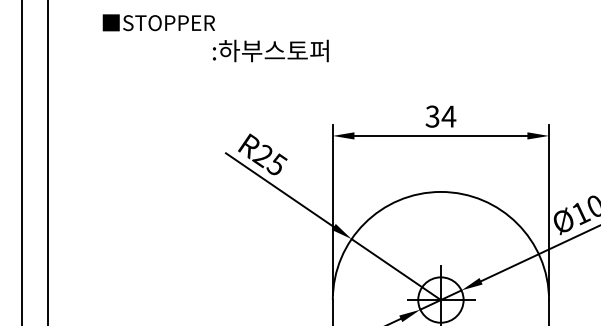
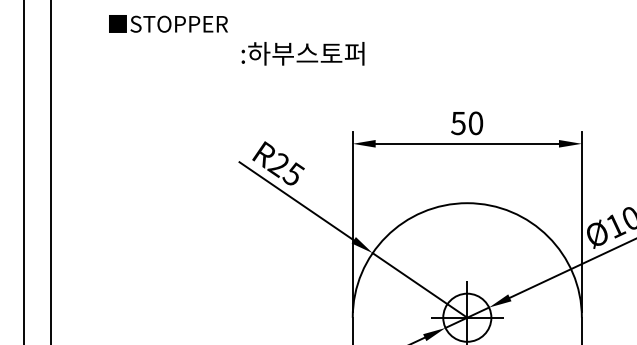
text: (270, 50) -> (302, 53), moved
text: (441, 116) -> (467, 123), 34 -> 50

